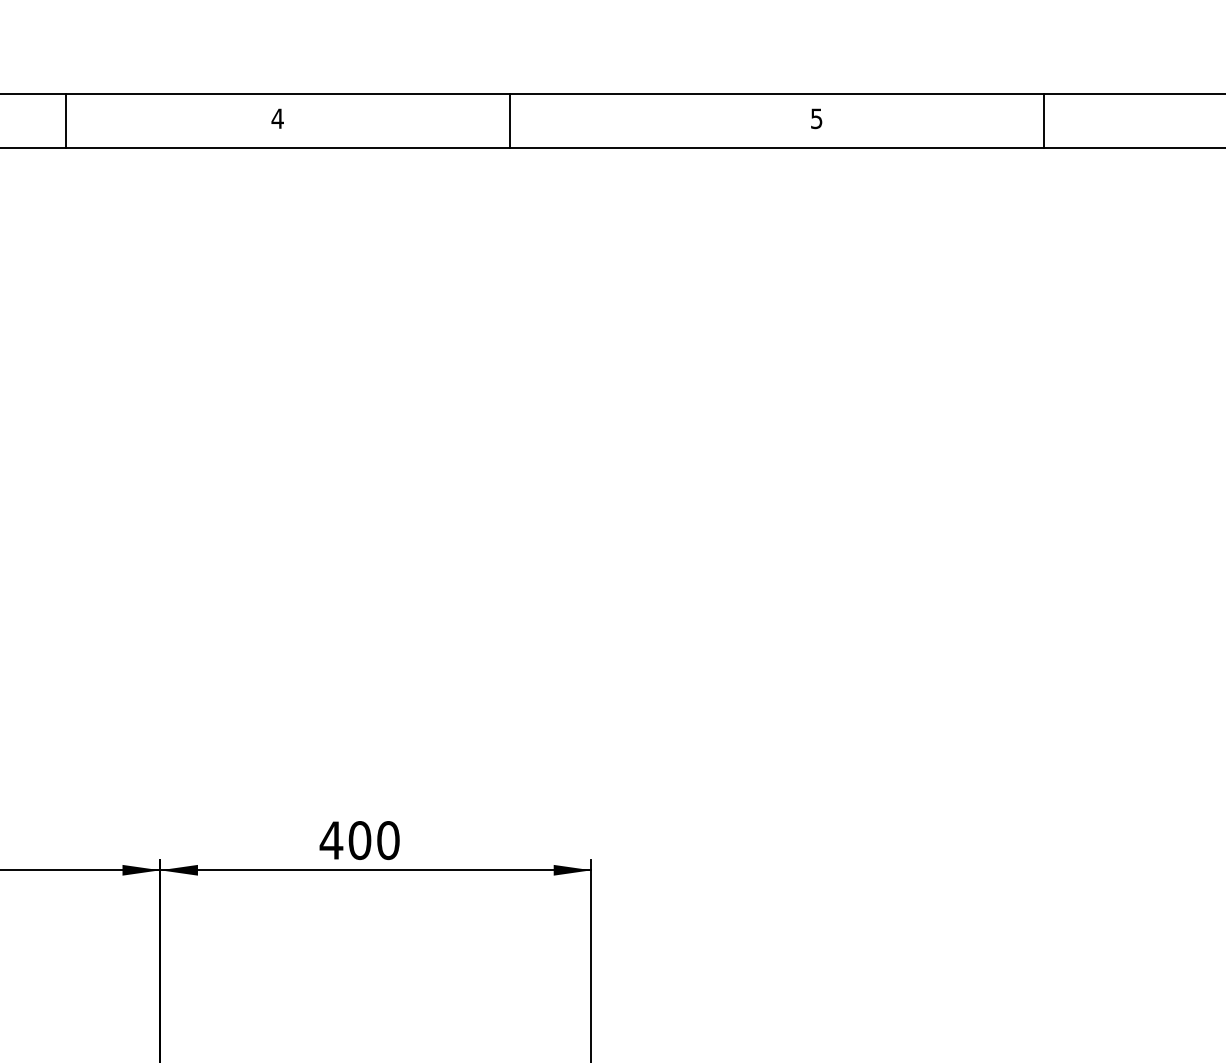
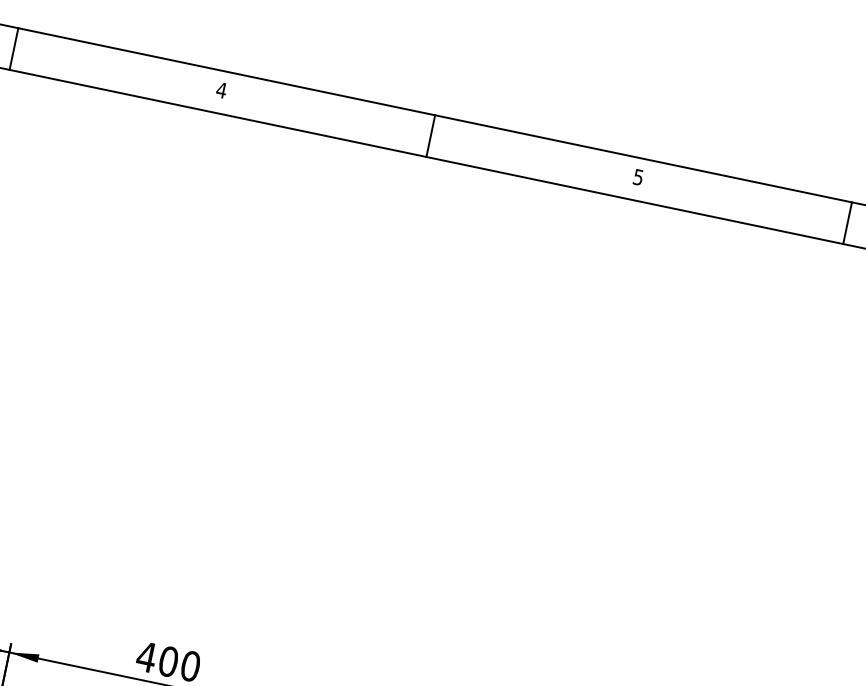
line: (65, 121) -> (13, 49), moved
line: (509, 121) -> (430, 136), moved
line: (1043, 121) -> (847, 223), moved

